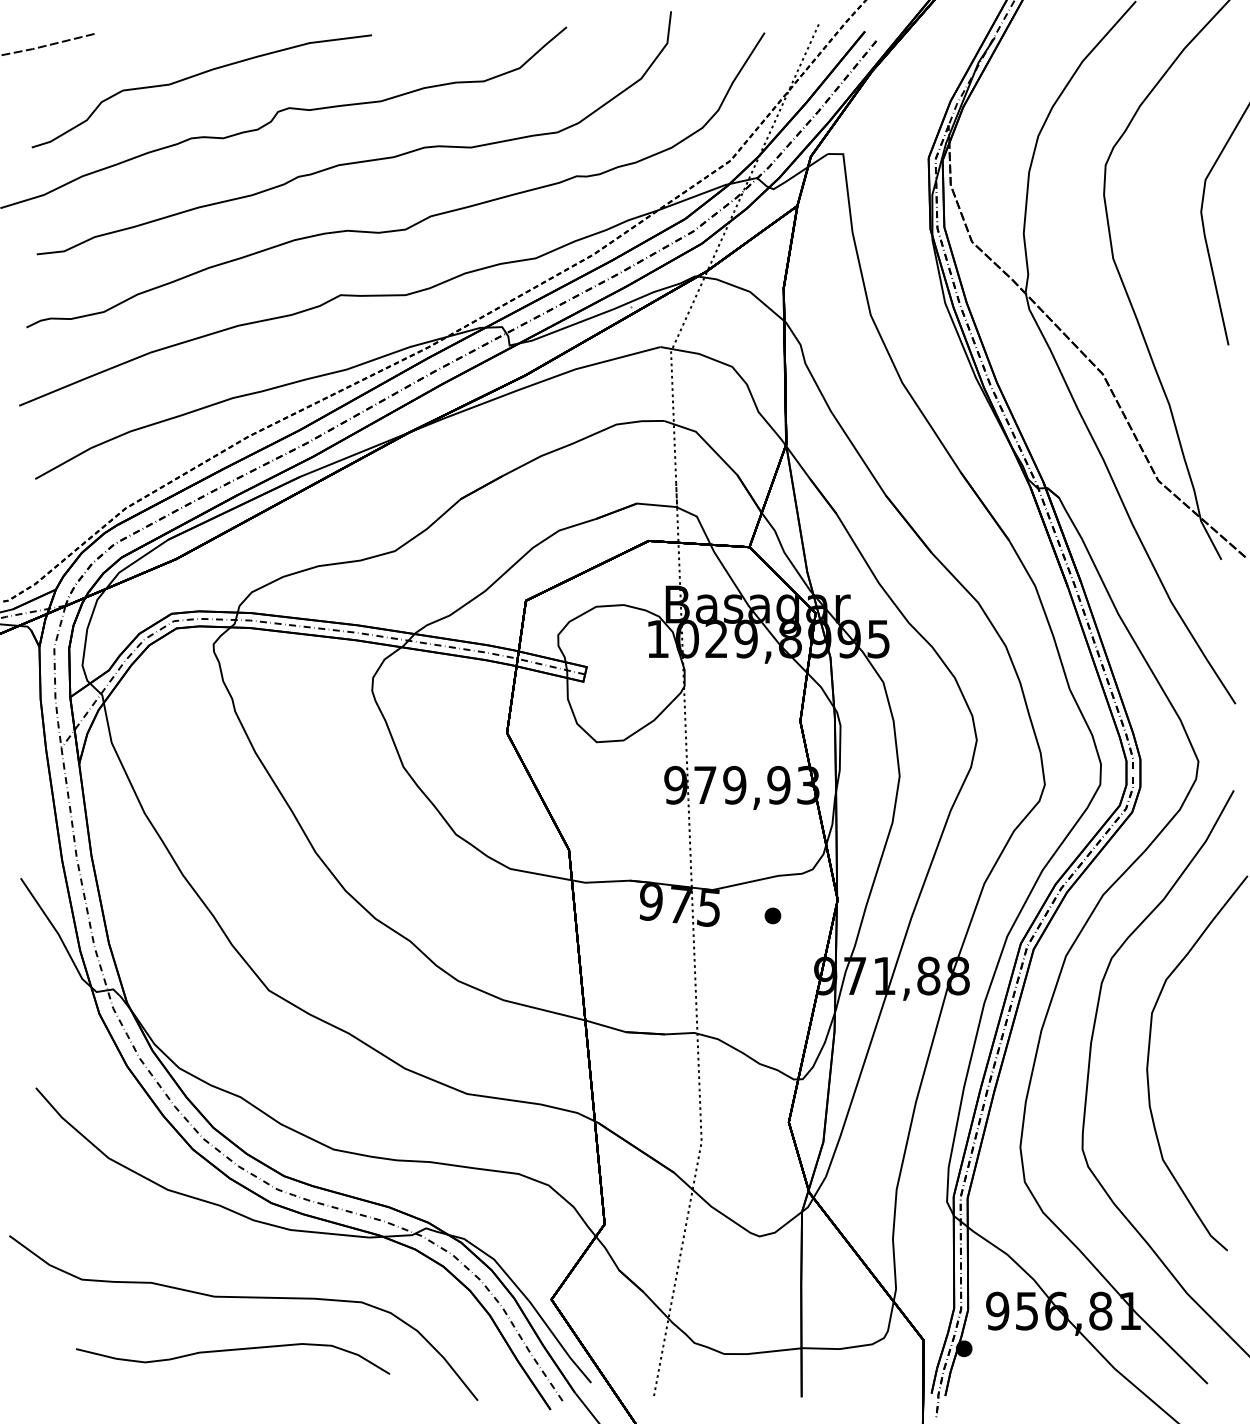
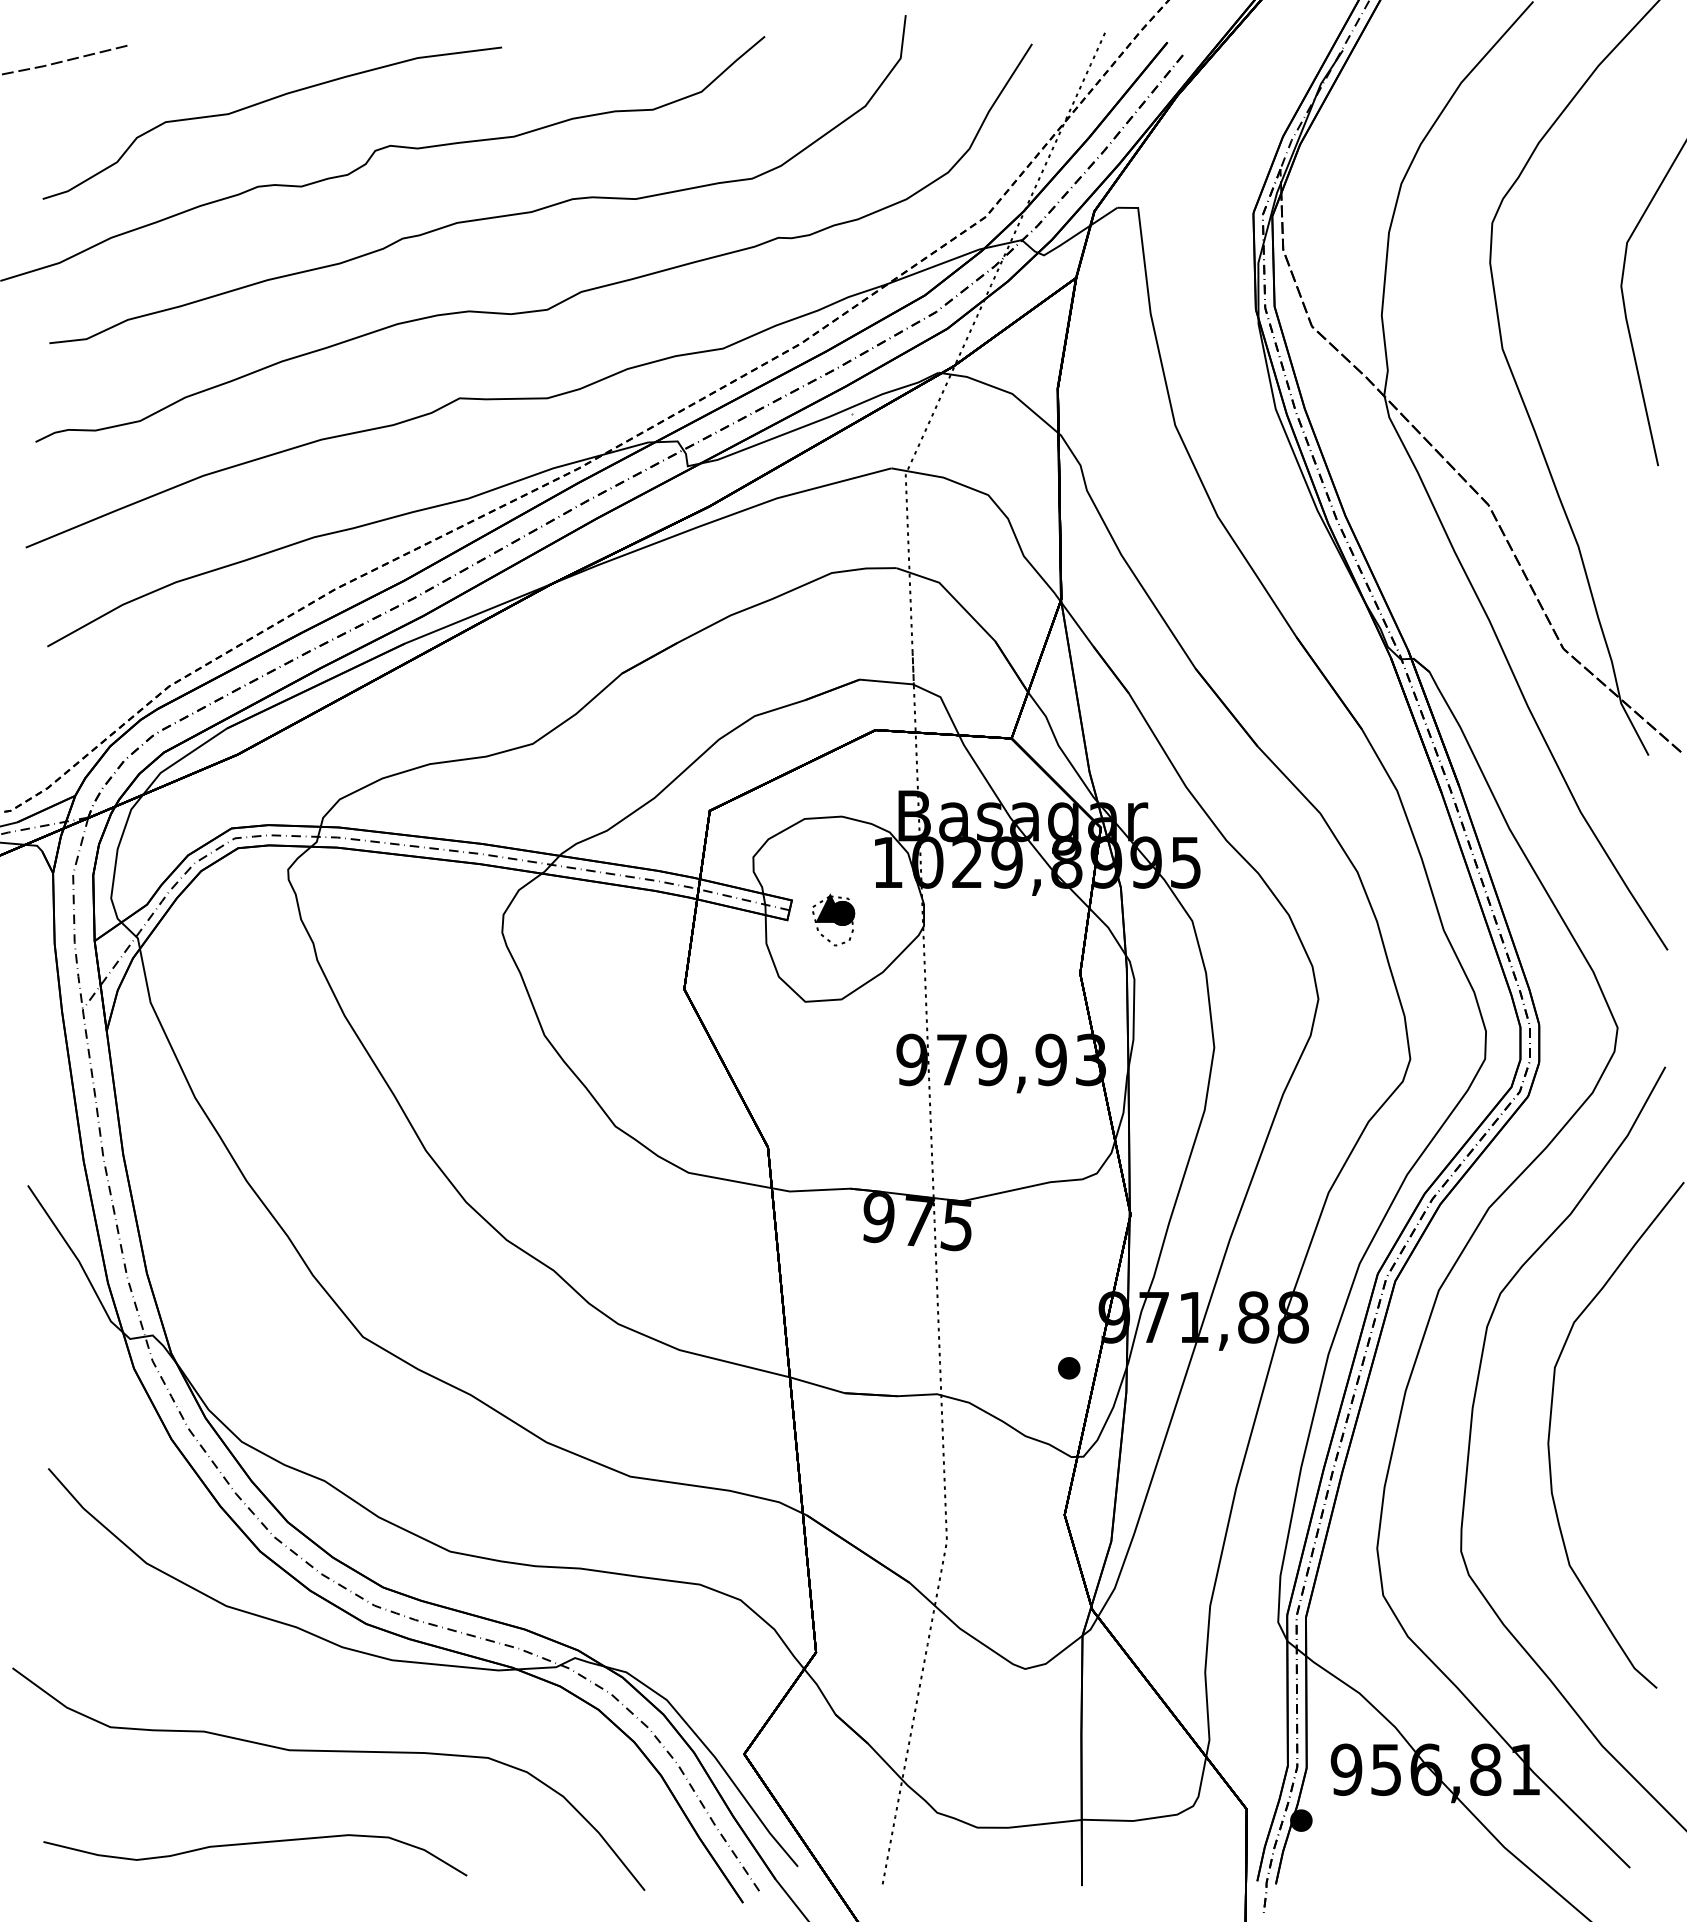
part: (617, 681) -> (833, 919), added
part: (773, 916) -> (1069, 1368), moved
curve: (230, 1350) -> (252, 1844), moved

